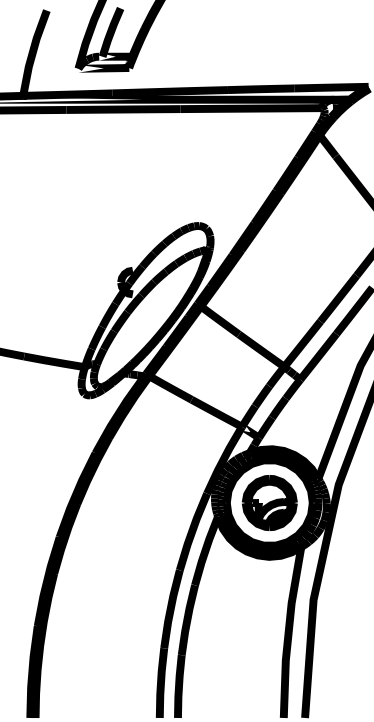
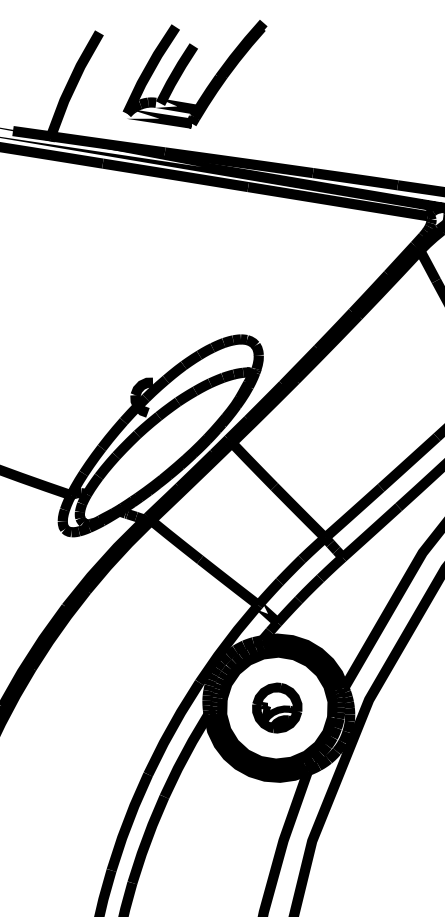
part: (269, 502) -> (277, 707), size x0.7

